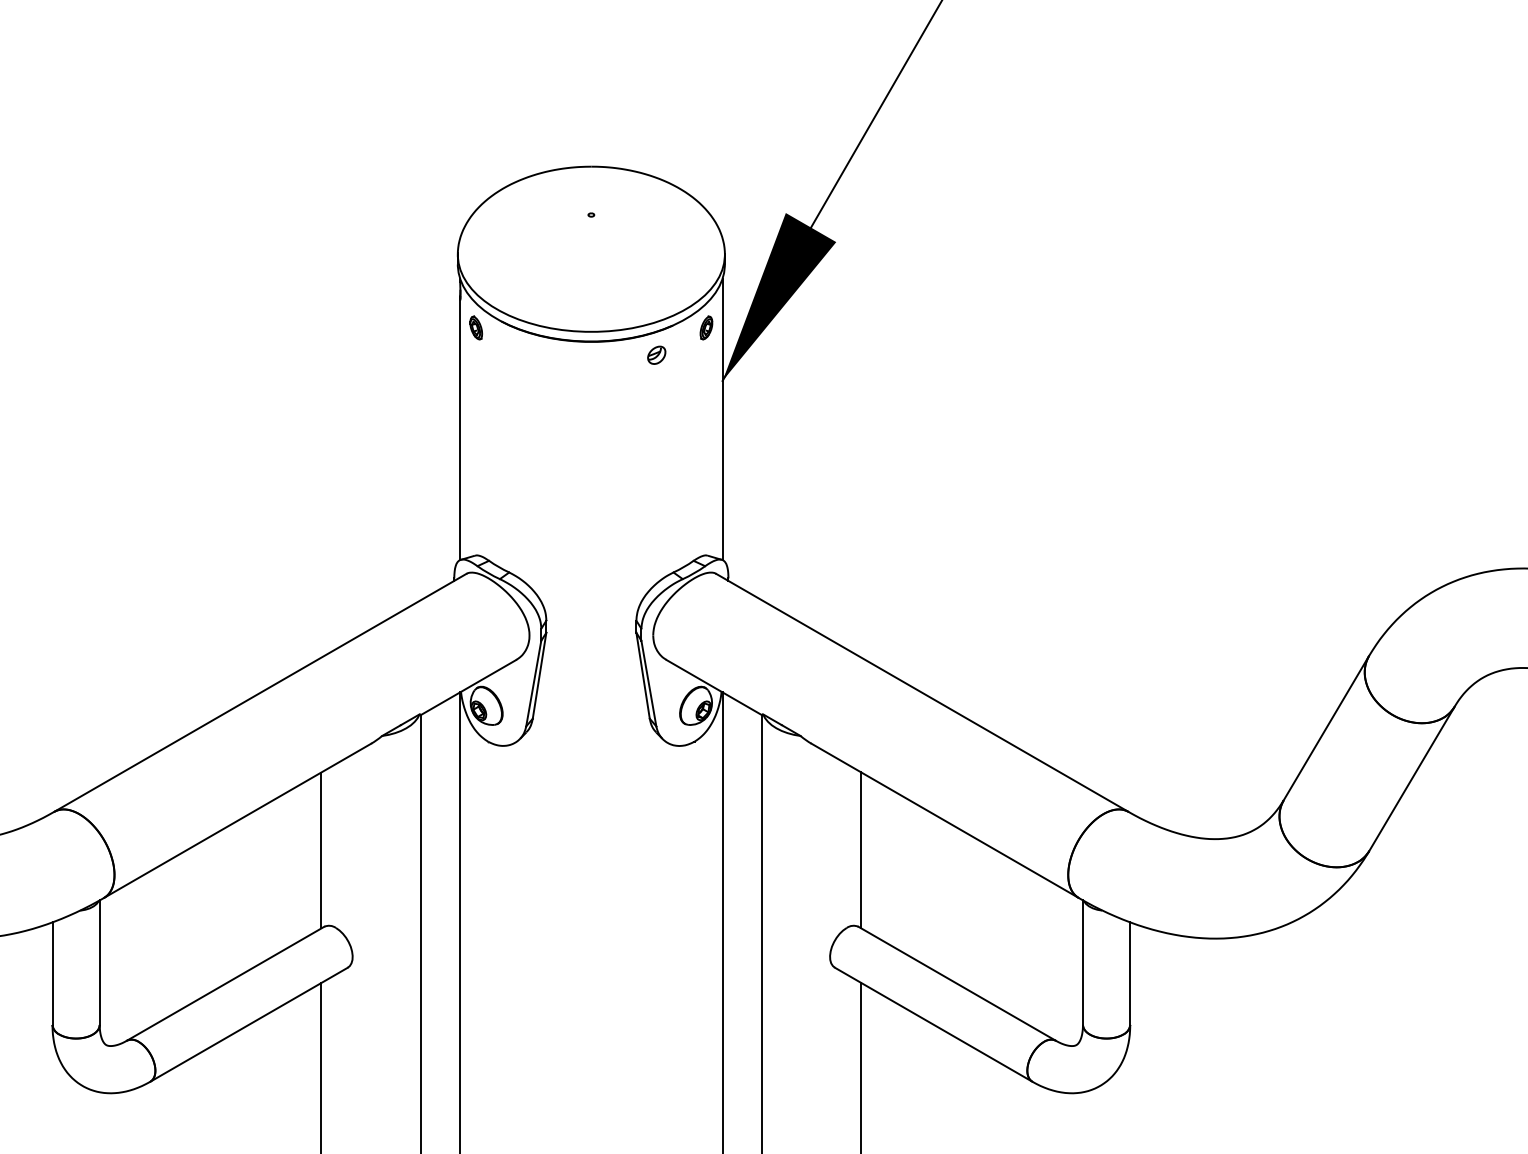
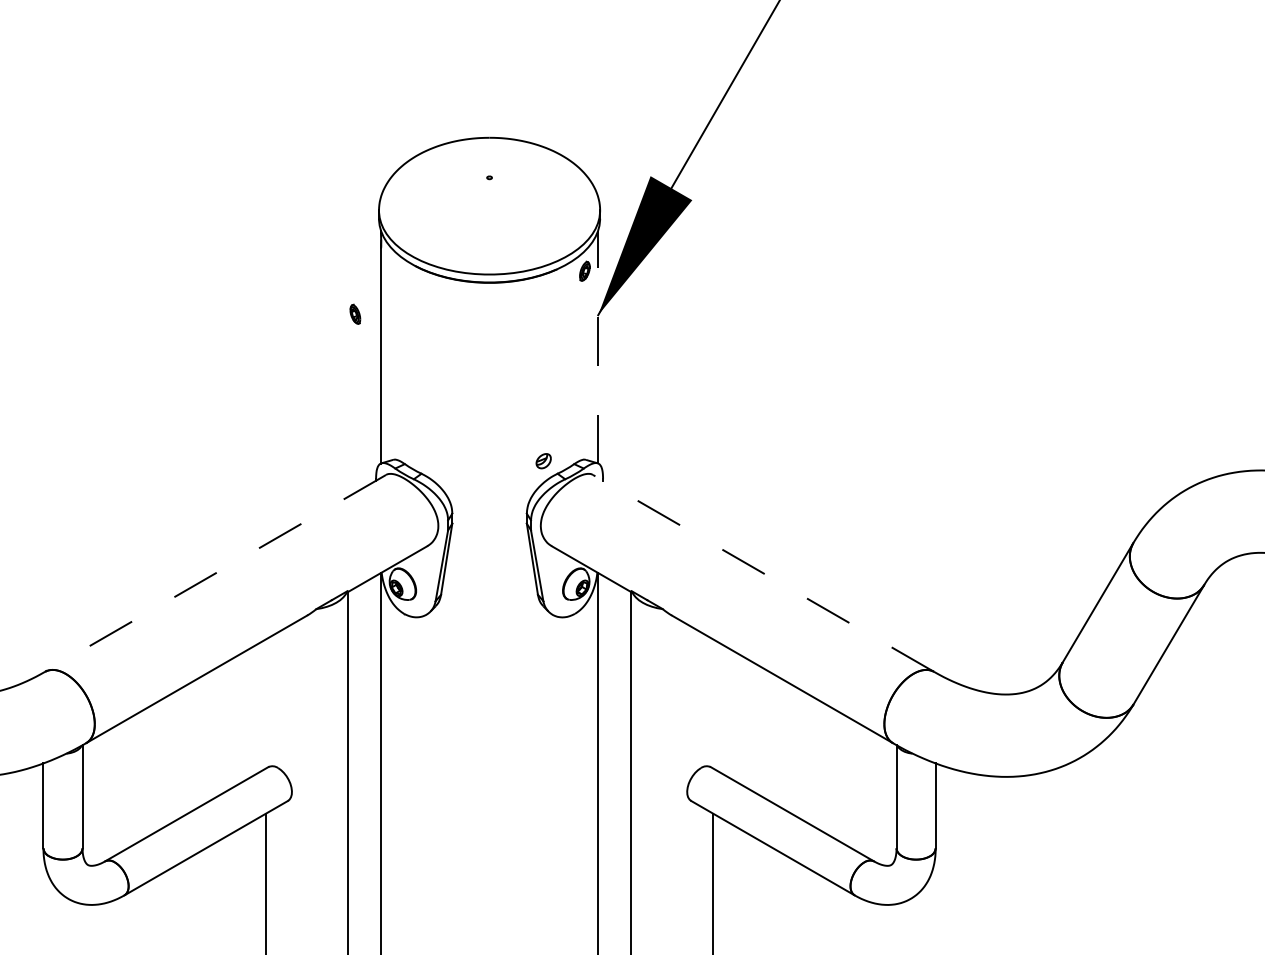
part: (475, 327) -> (354, 313), moved
part: (656, 354) -> (543, 460), moved
line: (722, 419) -> (598, 347), solid -> dashed
line: (260, 692) -> (215, 573), solid -> dashed
line: (922, 692) -> (763, 573), solid -> dashed
line: (321, 850) -> (266, 703), removed
line: (861, 850) -> (713, 703), removed

